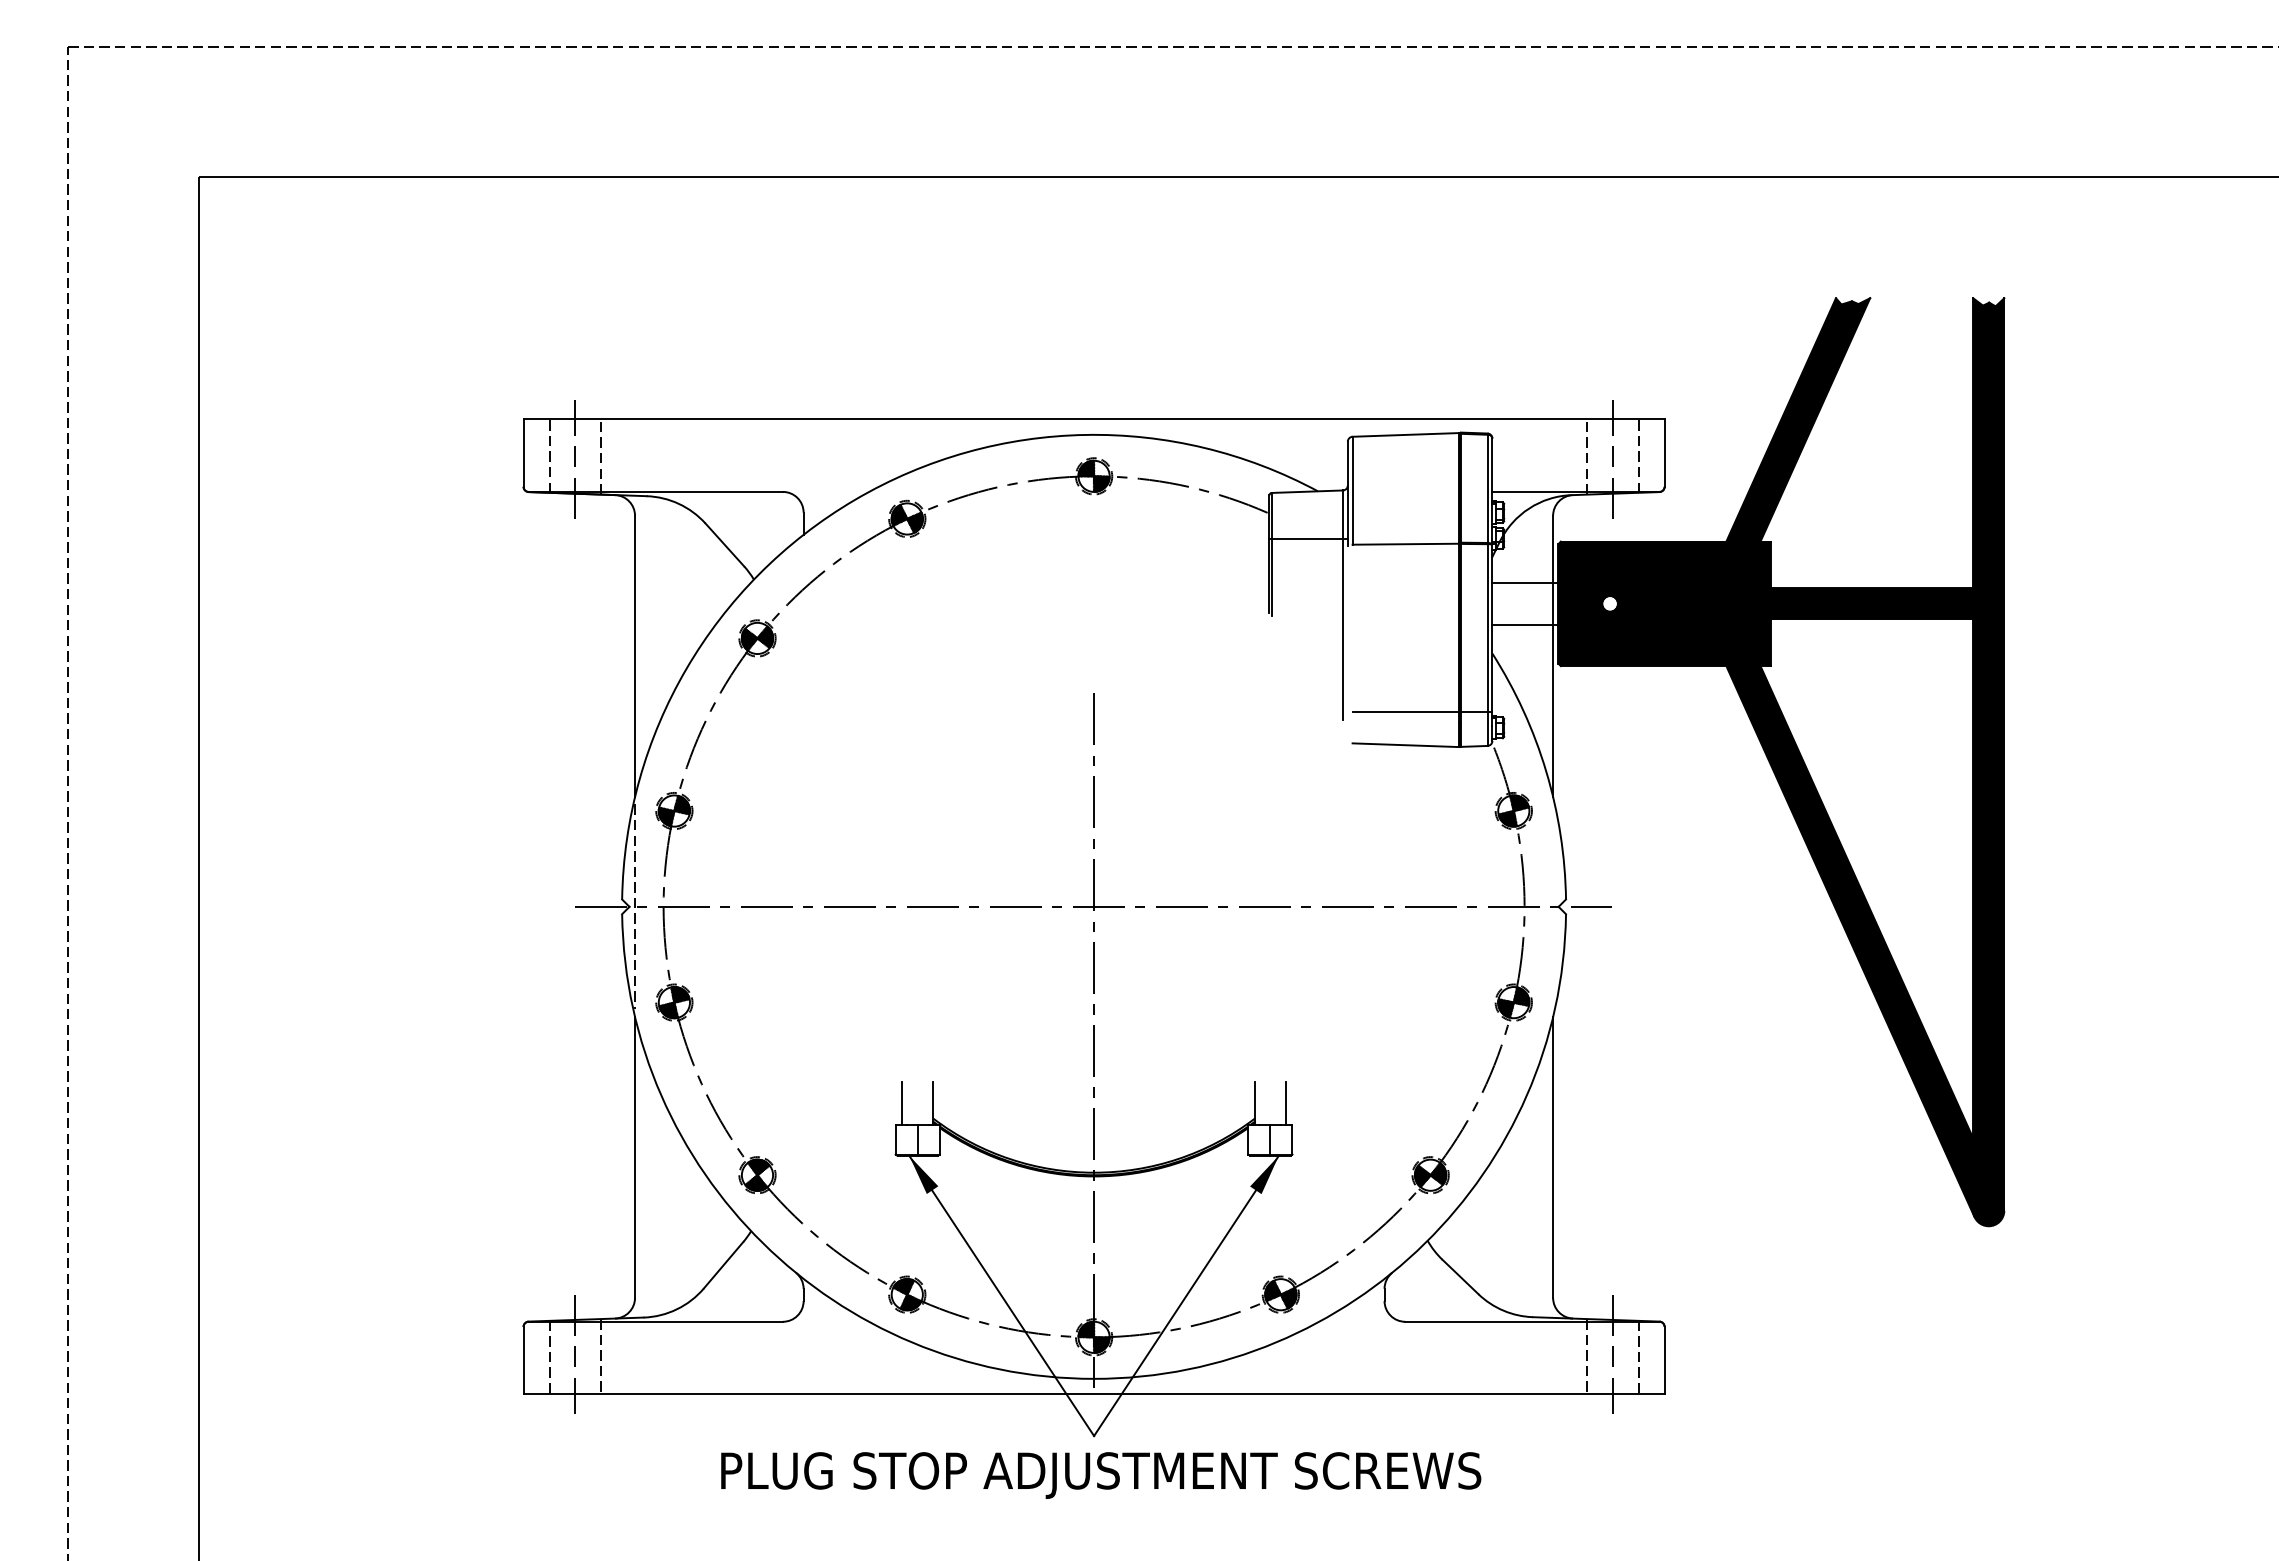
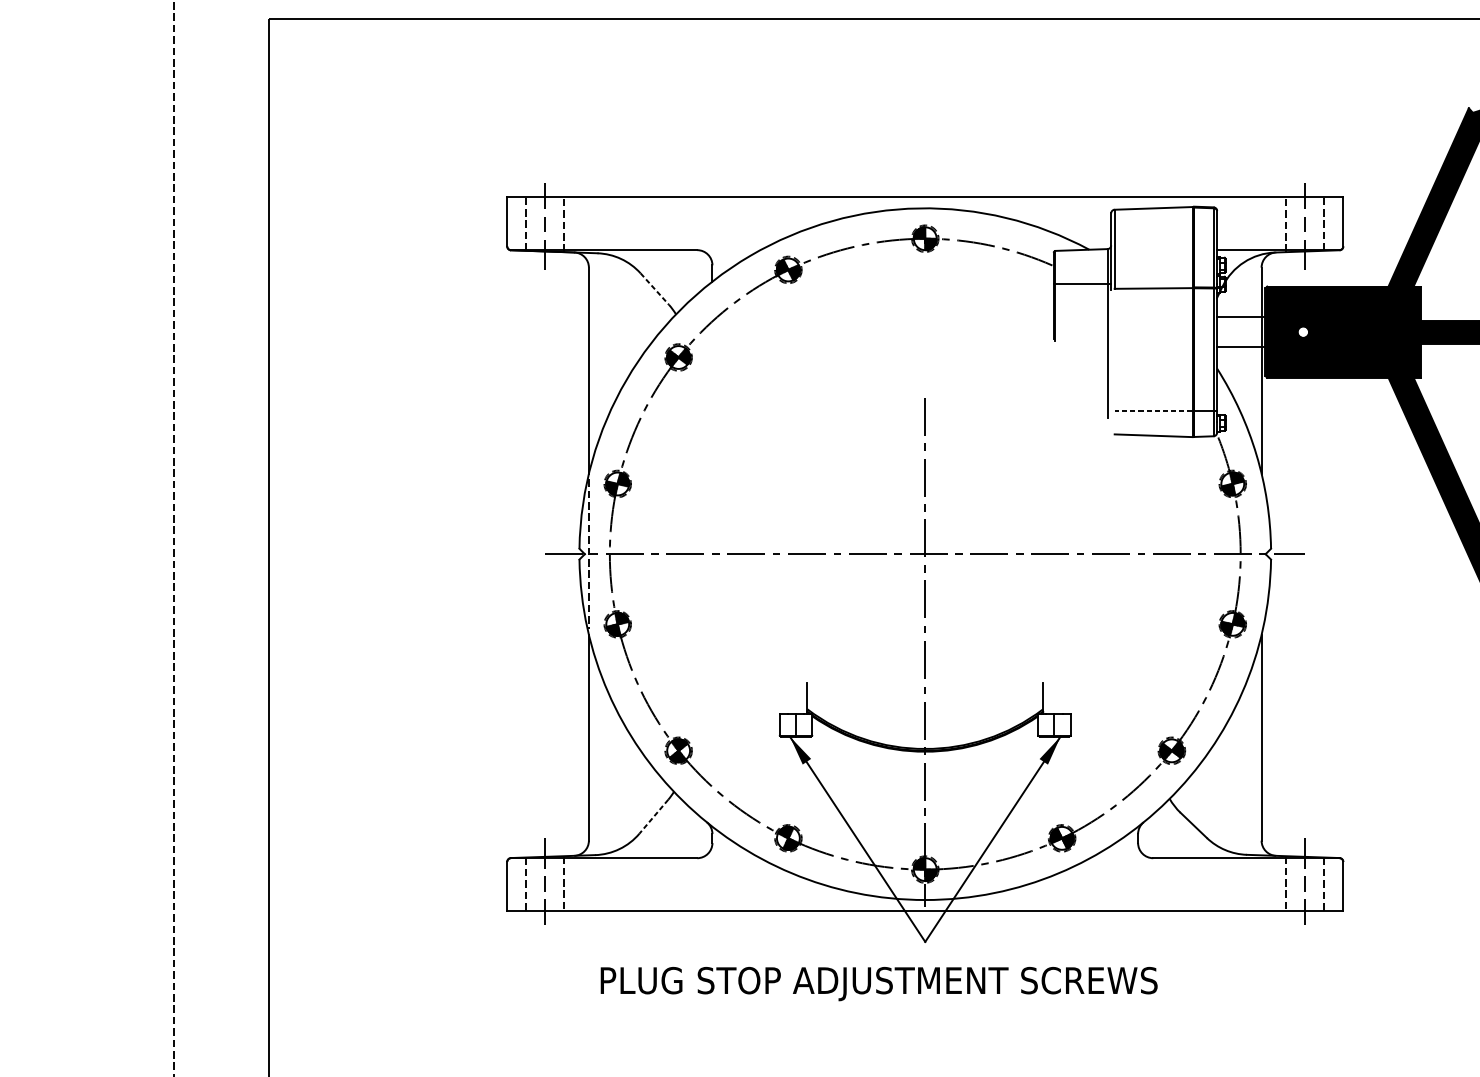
line: (724, 544) -> (654, 288), solid -> dashed
line: (1405, 712) -> (1153, 411), solid -> dashed
line: (902, 1103) -> (784, 698), removed
line: (1286, 1103) -> (1066, 698), removed
line: (723, 1265) -> (653, 816), solid -> dashed
text: (1101, 1475) -> (879, 984), moved

